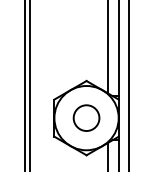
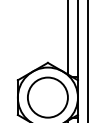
circle: (86, 117) -> (47, 97), size x1.67

